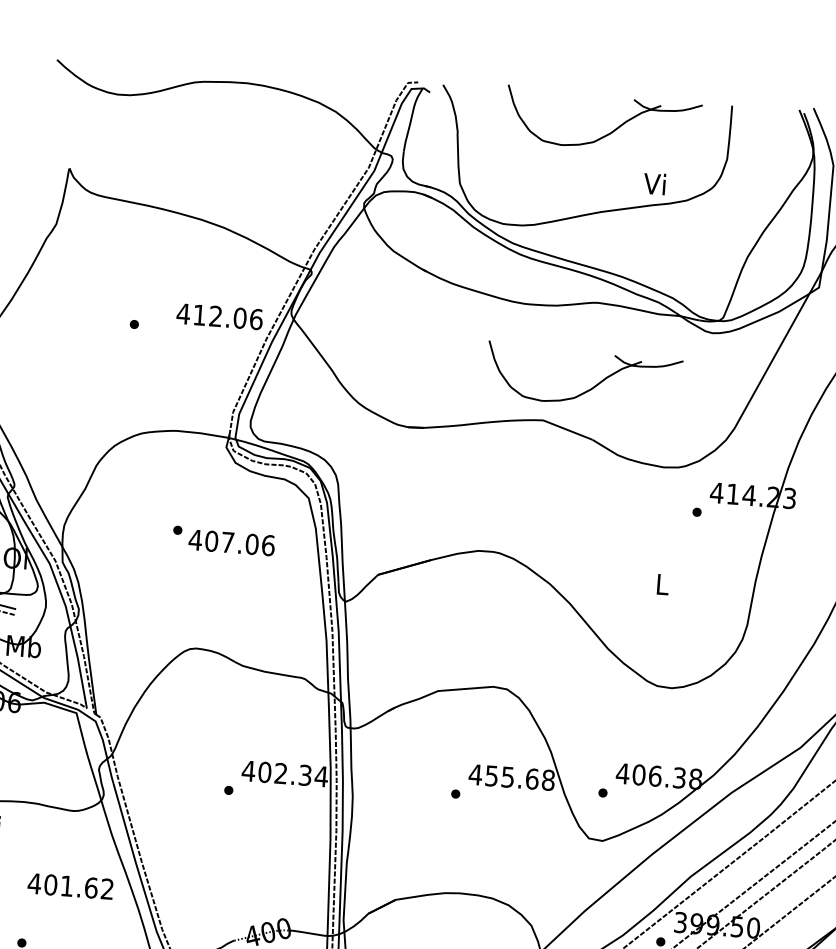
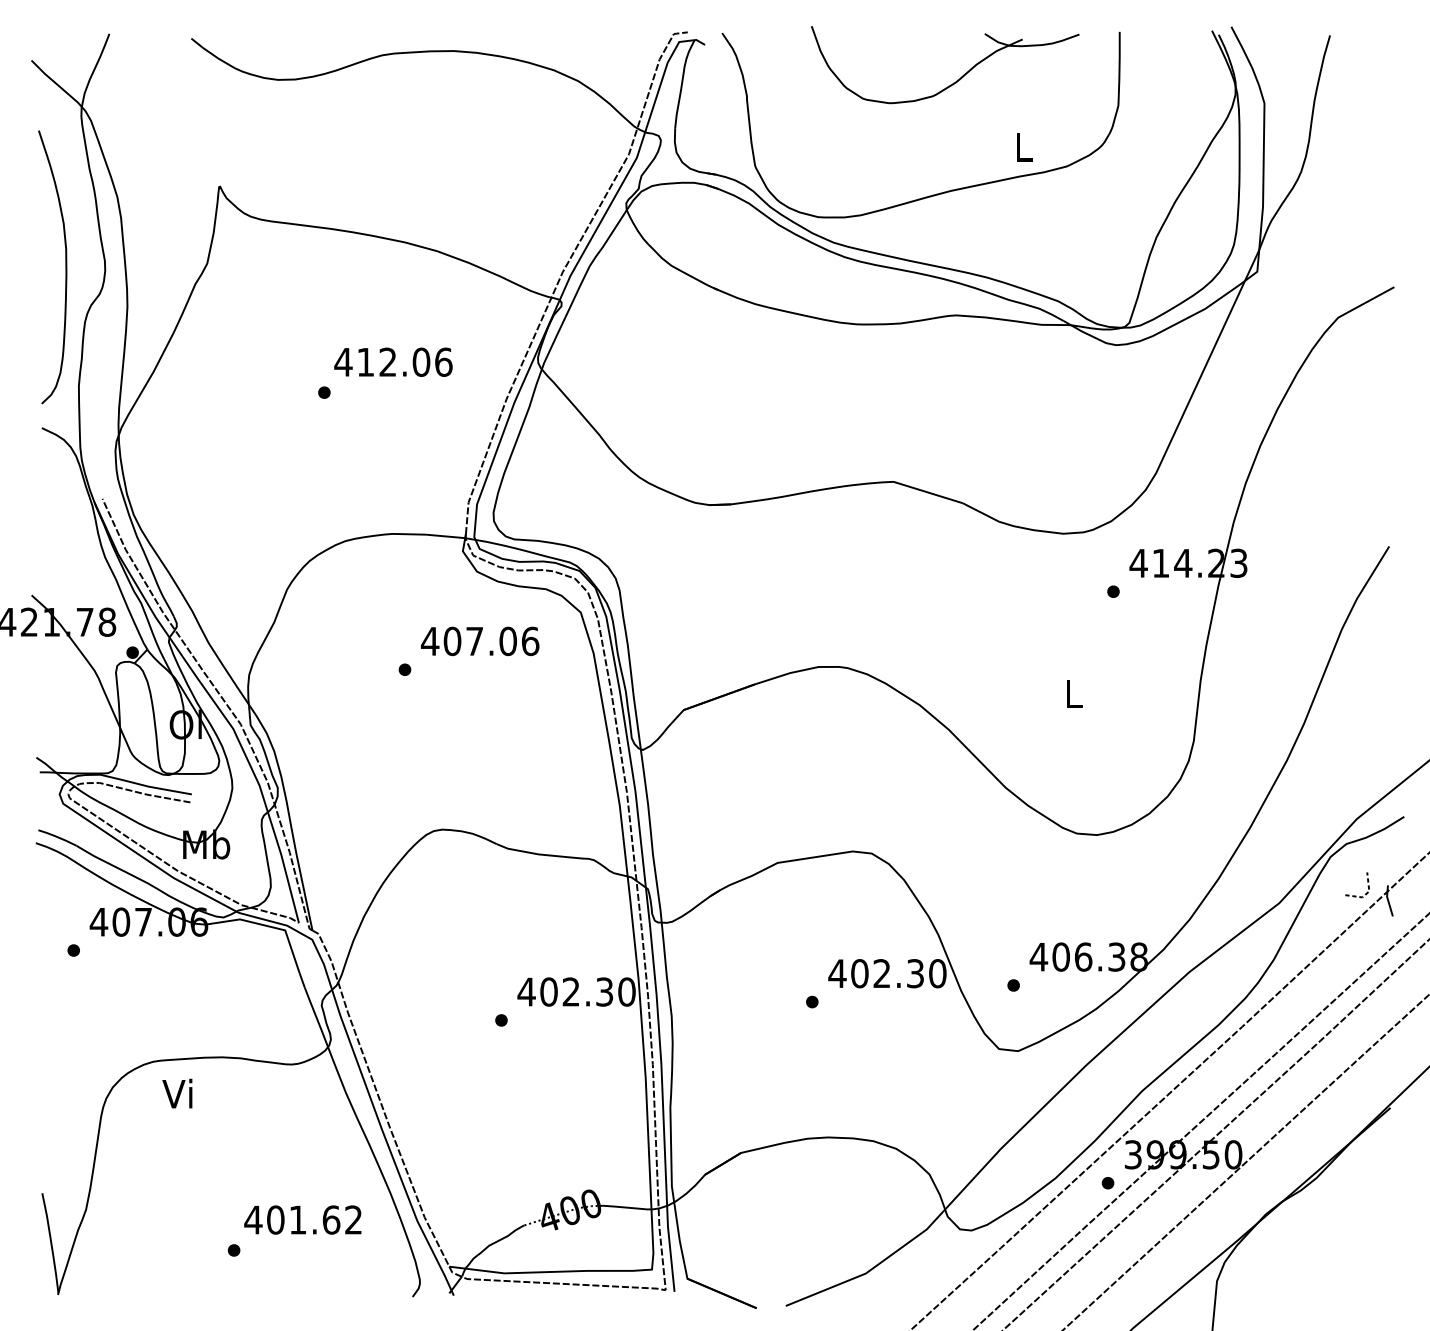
text: (654, 183) -> (1021, 146), Vi -> L
text: (219, 316) -> (393, 361), moved
part: (591, 387) -> (956, 432), removed
text: (232, 542) -> (480, 641), moved
text: (321, 776) -> (626, 991), 402.34 -> 402.30
text: (519, 778) -> (898, 973), 455.68 -> 402.30
text: (70, 886) -> (302, 1219), moved

